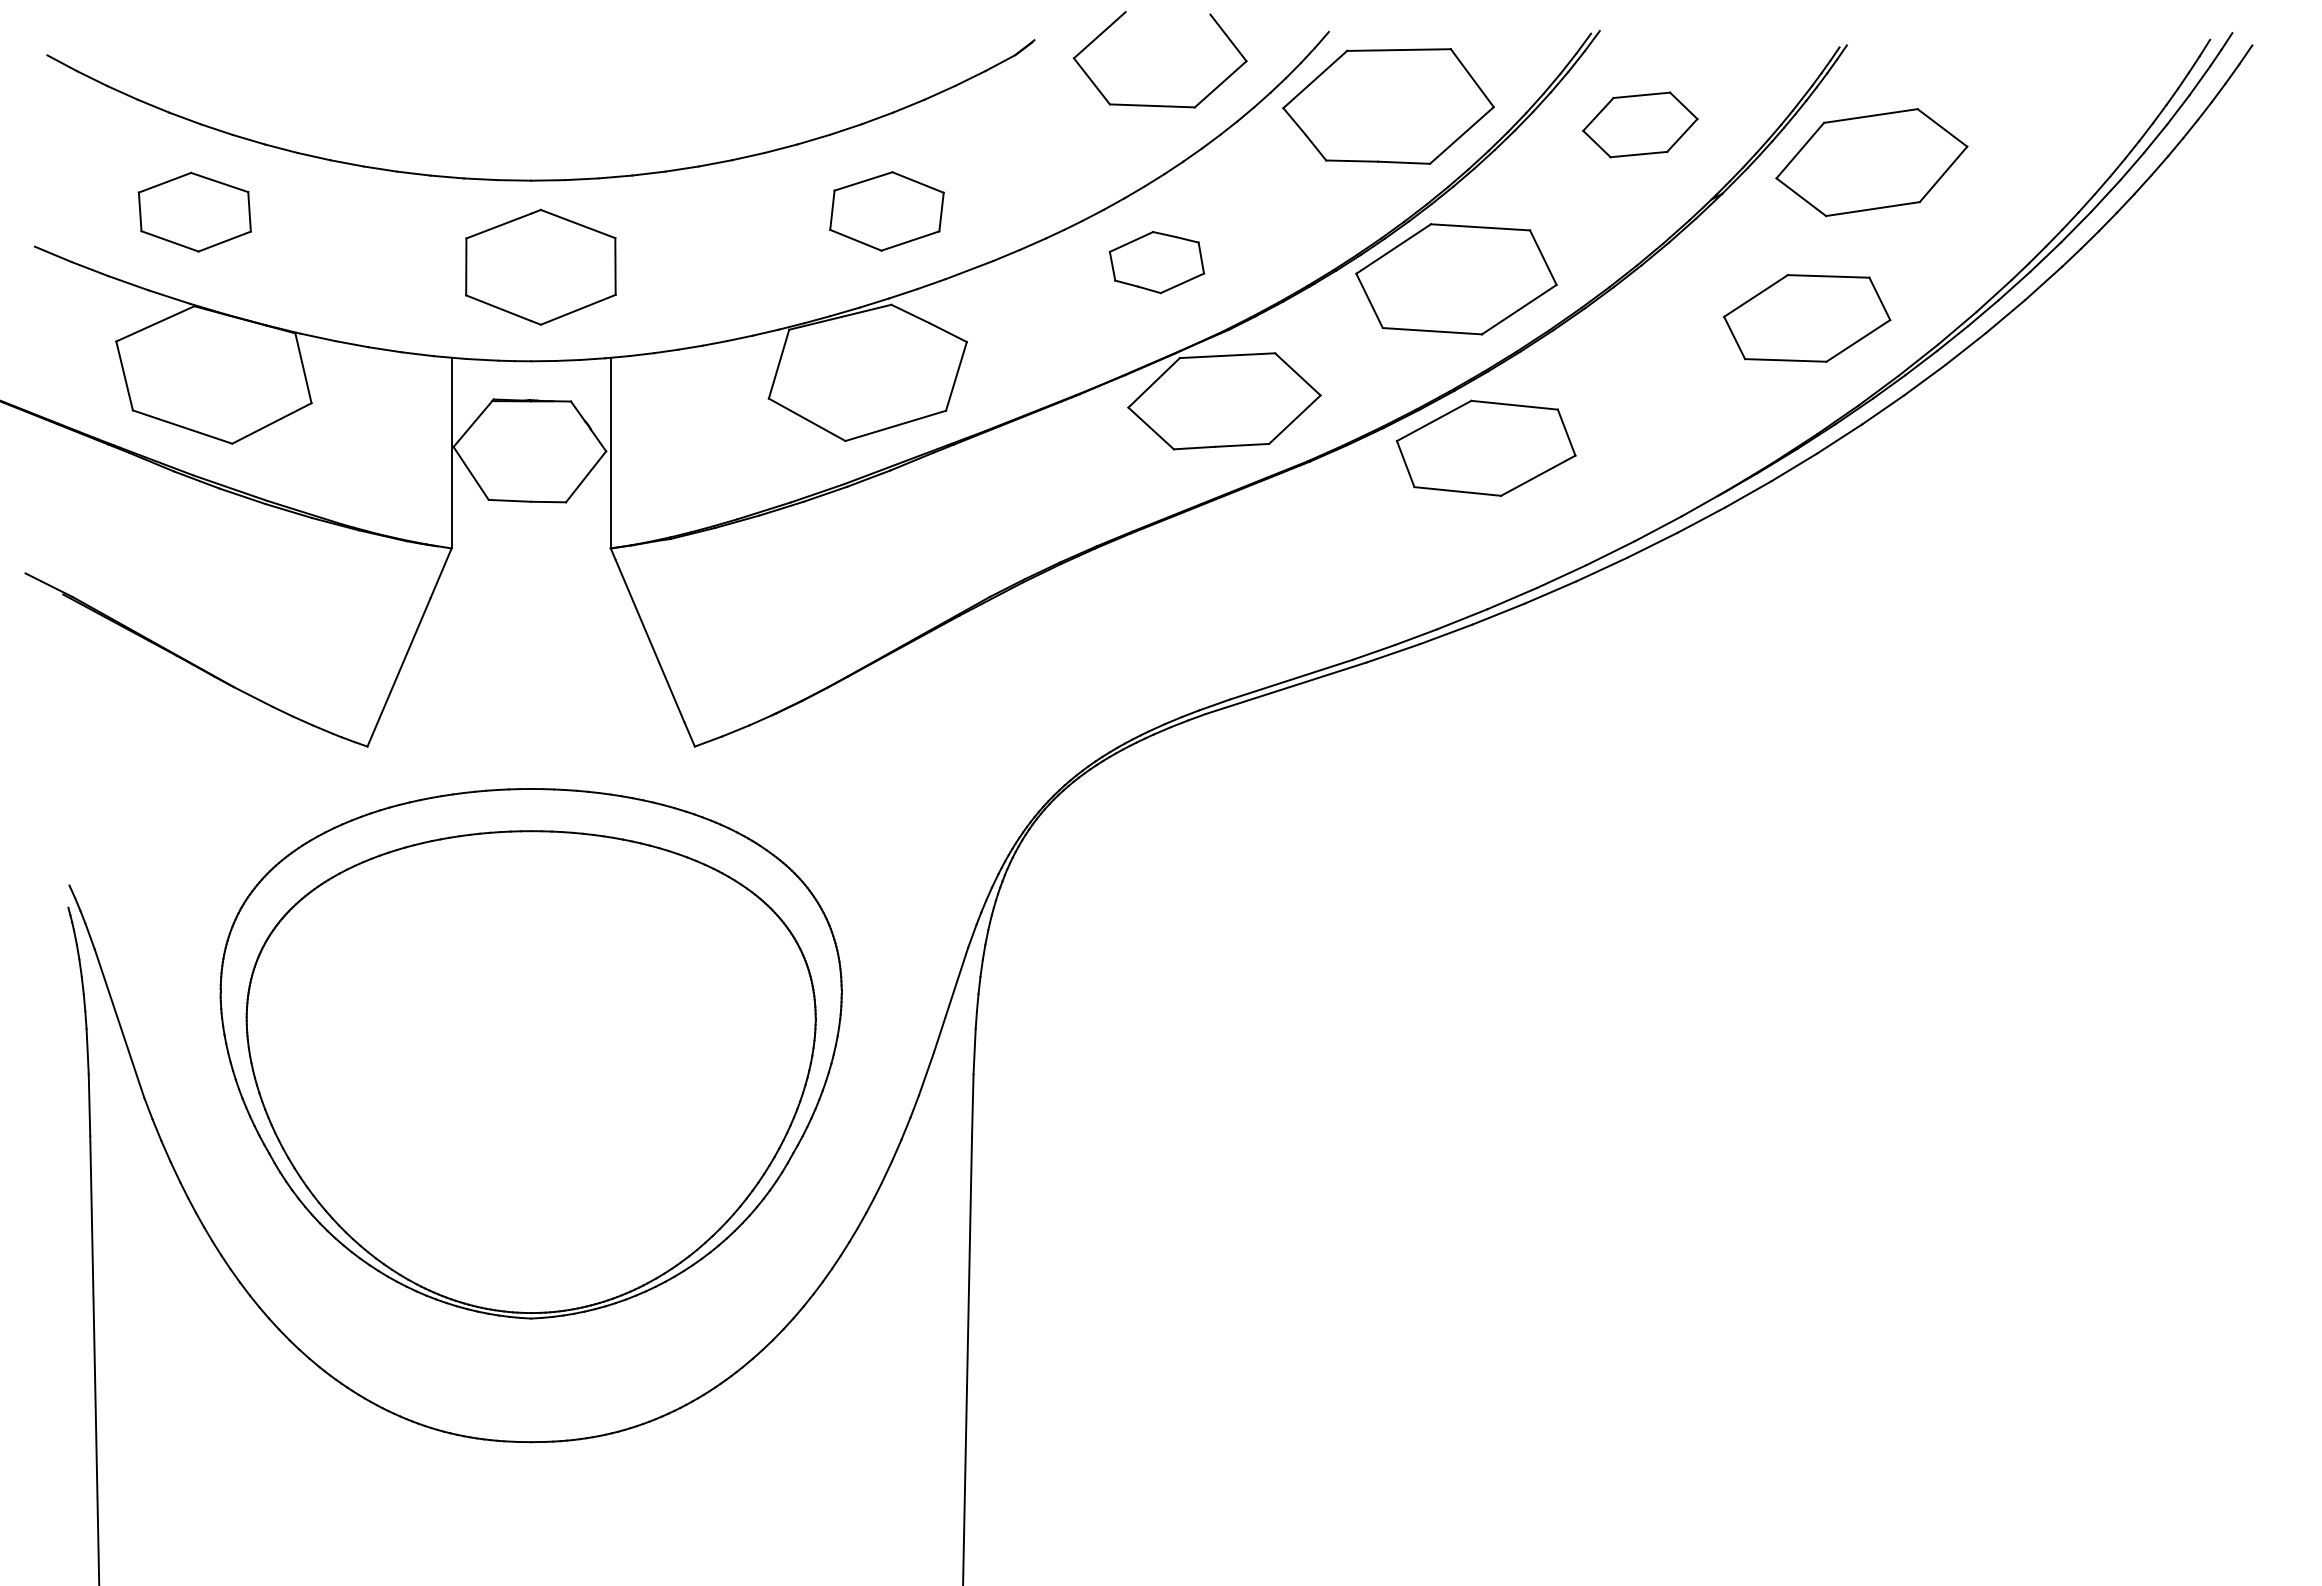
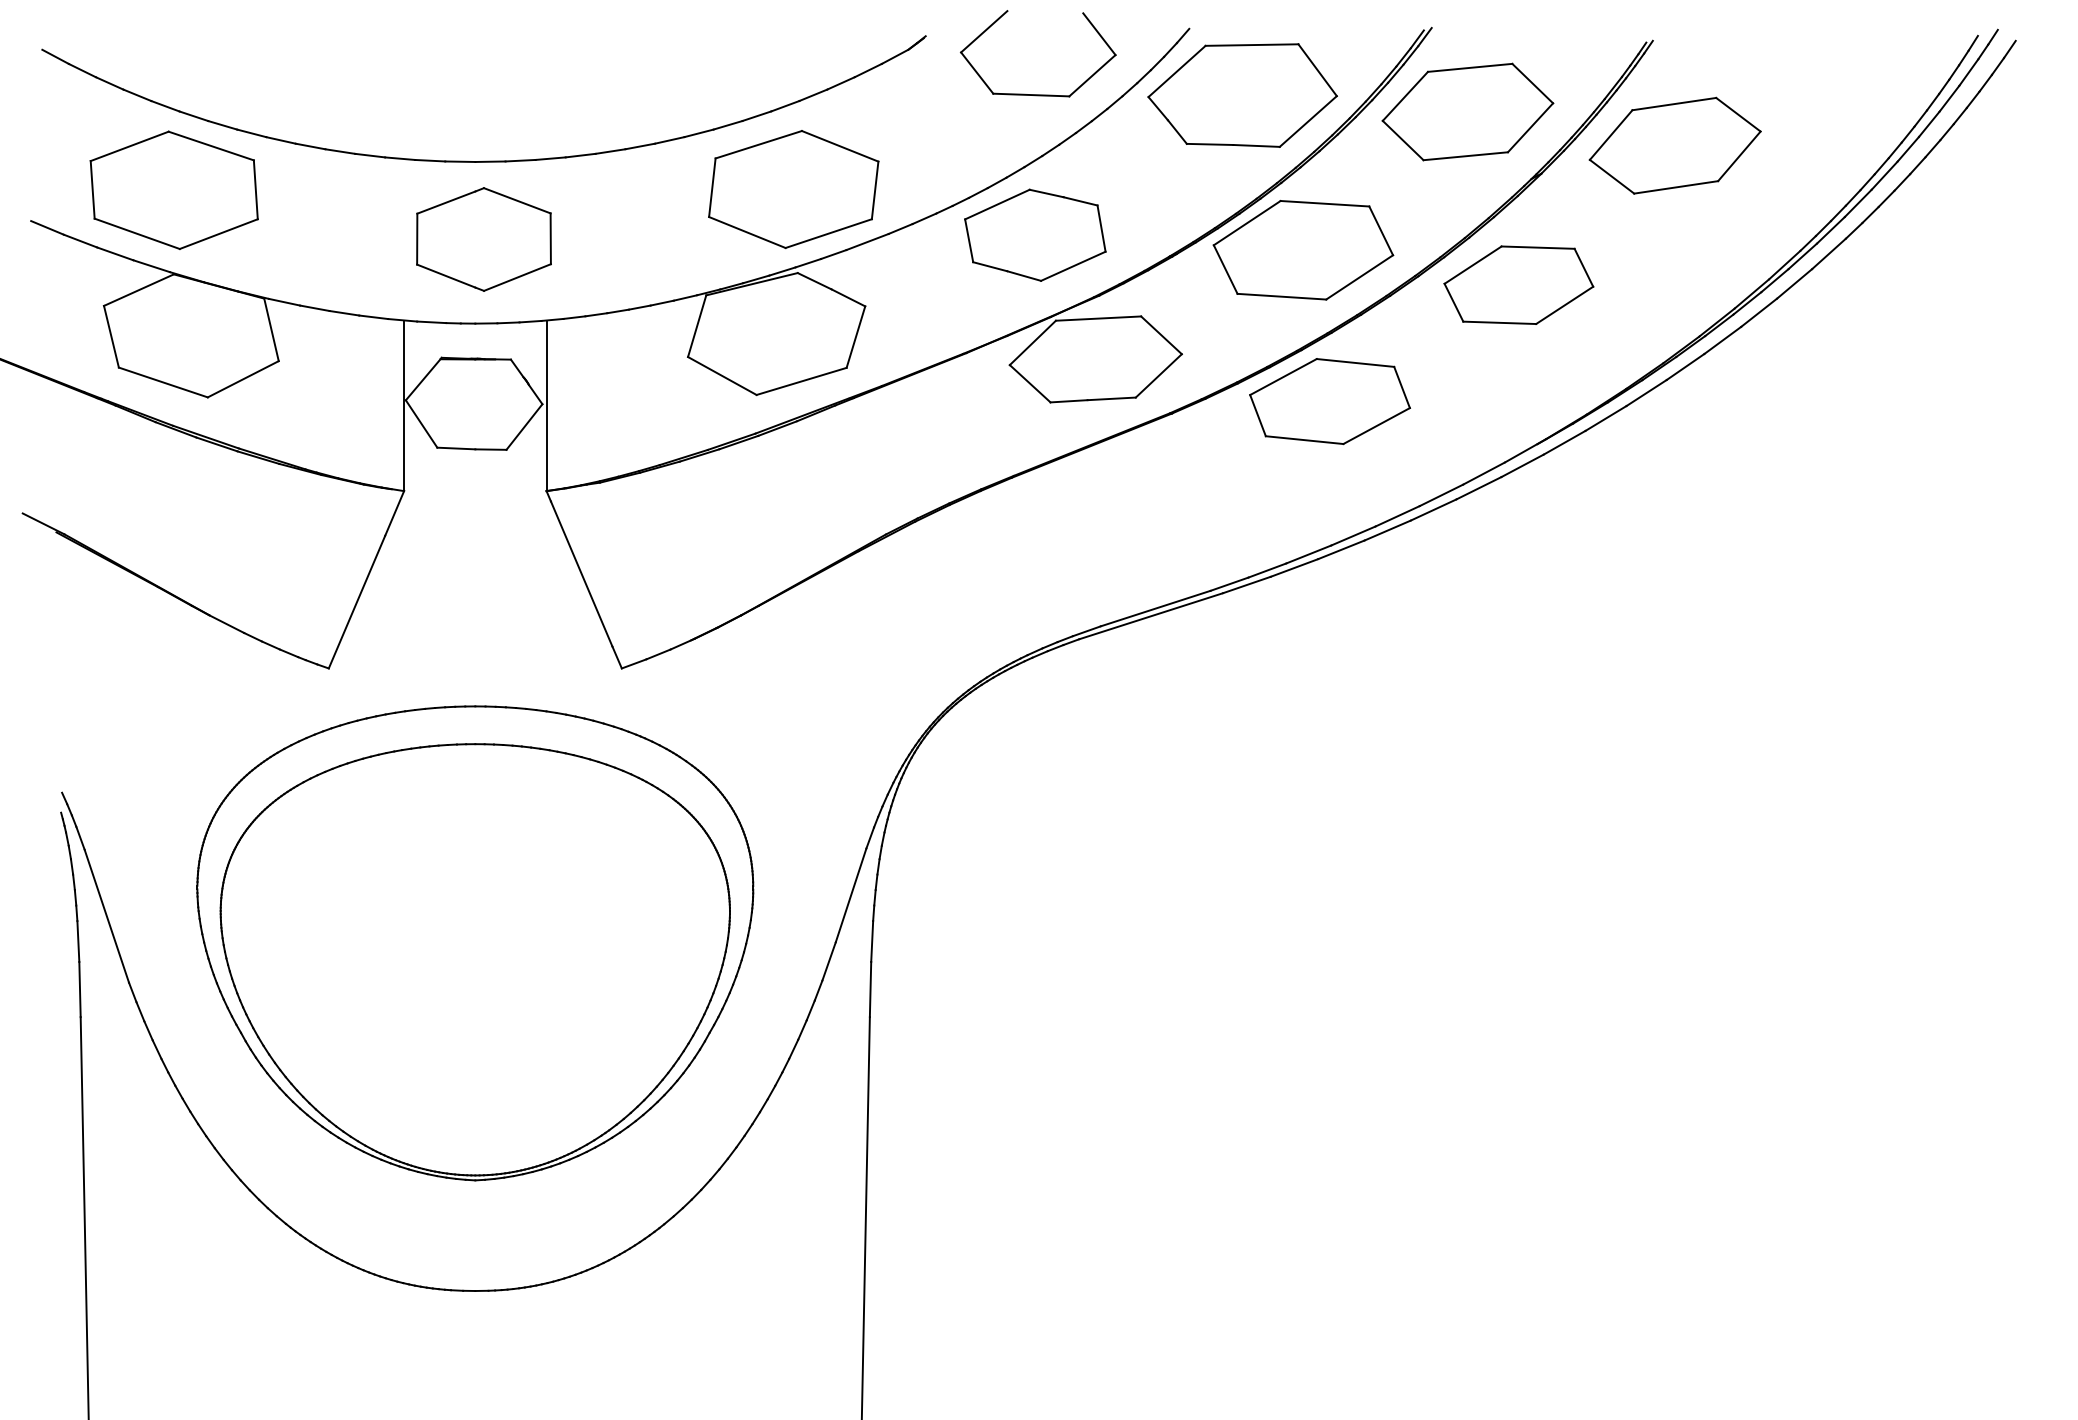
part: (1640, 124) -> (1468, 111), size x1.67
part: (194, 211) -> (173, 189), size x1.67
part: (886, 211) -> (793, 189), size x1.67
part: (1156, 262) -> (1034, 235), size x1.67
part: (1807, 318) -> (1519, 285), moved

